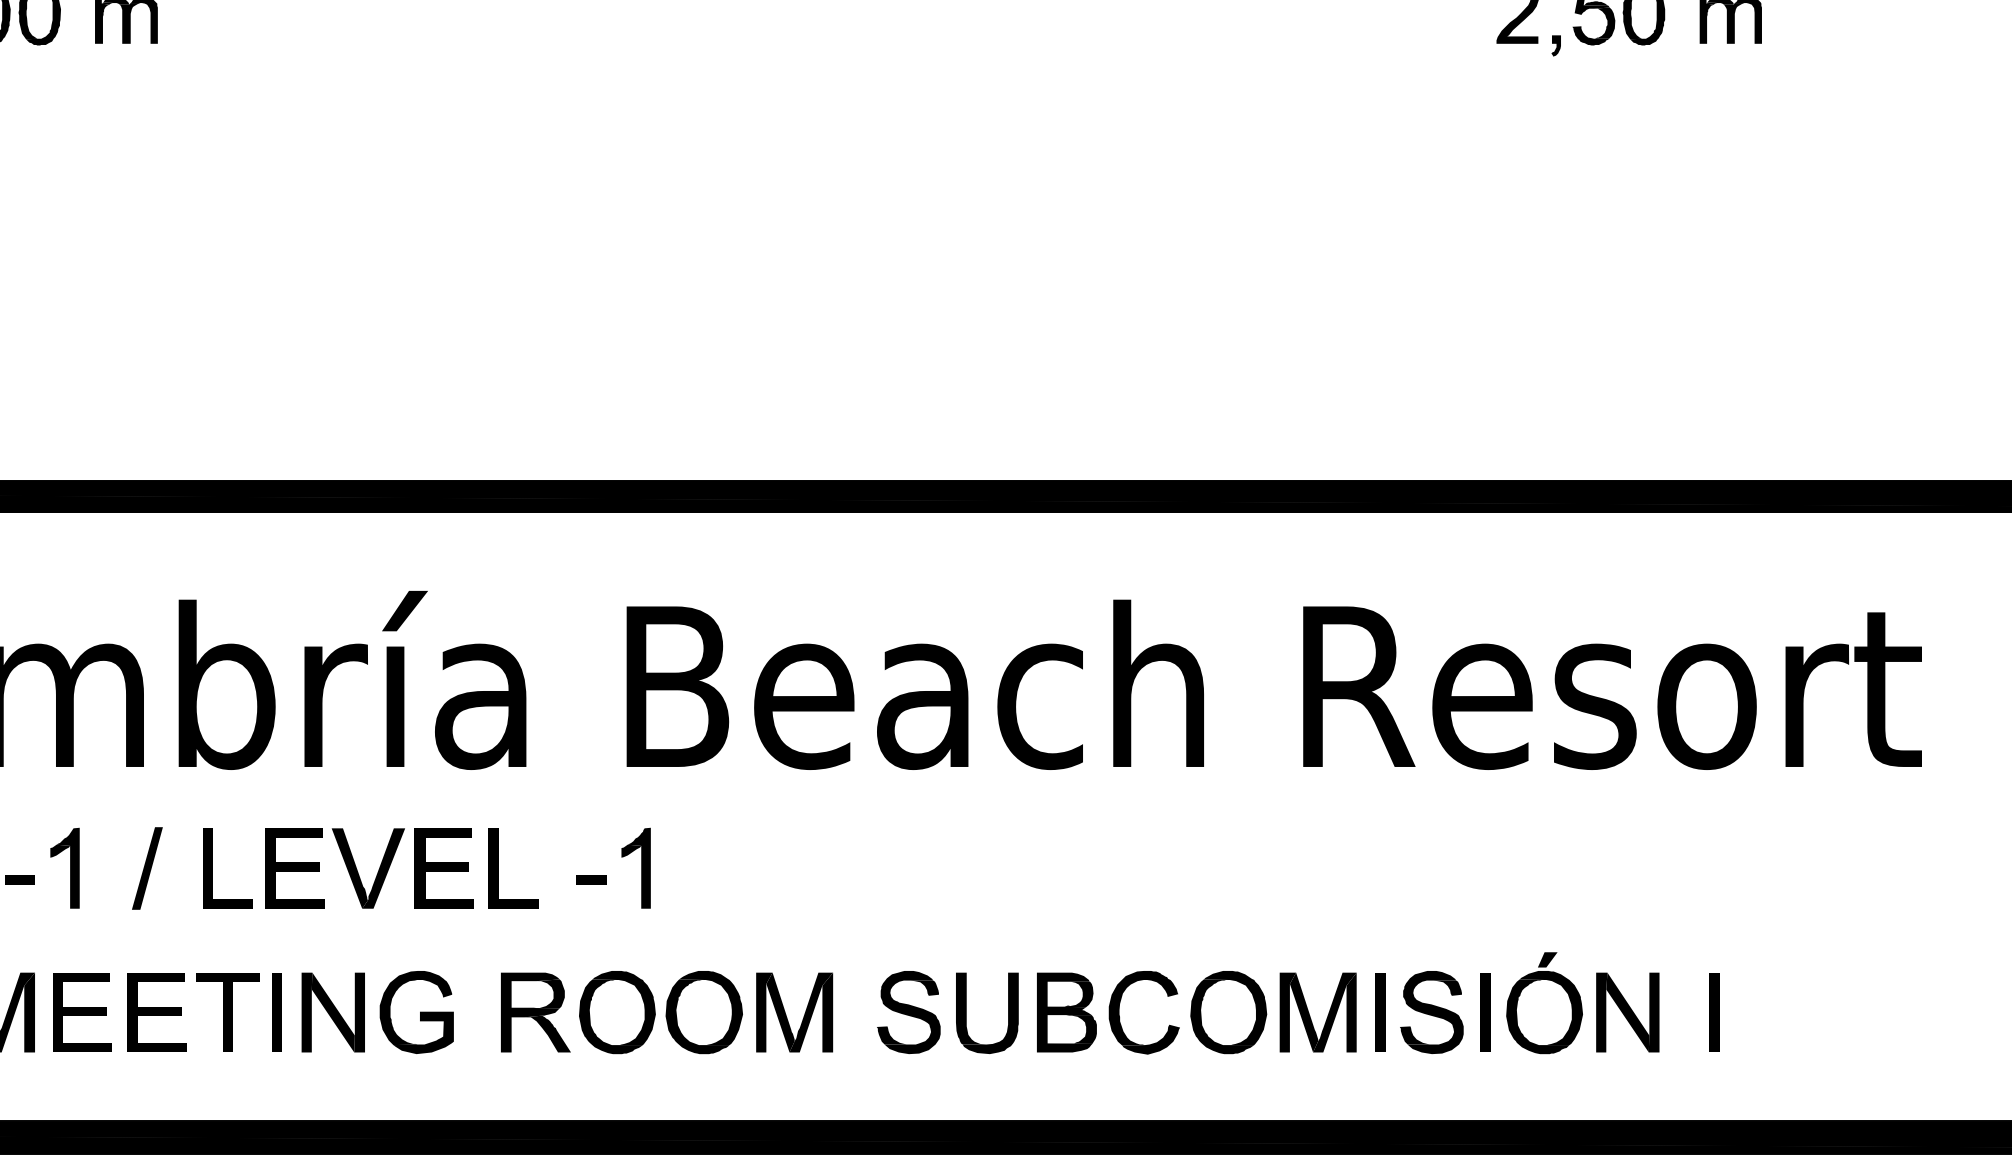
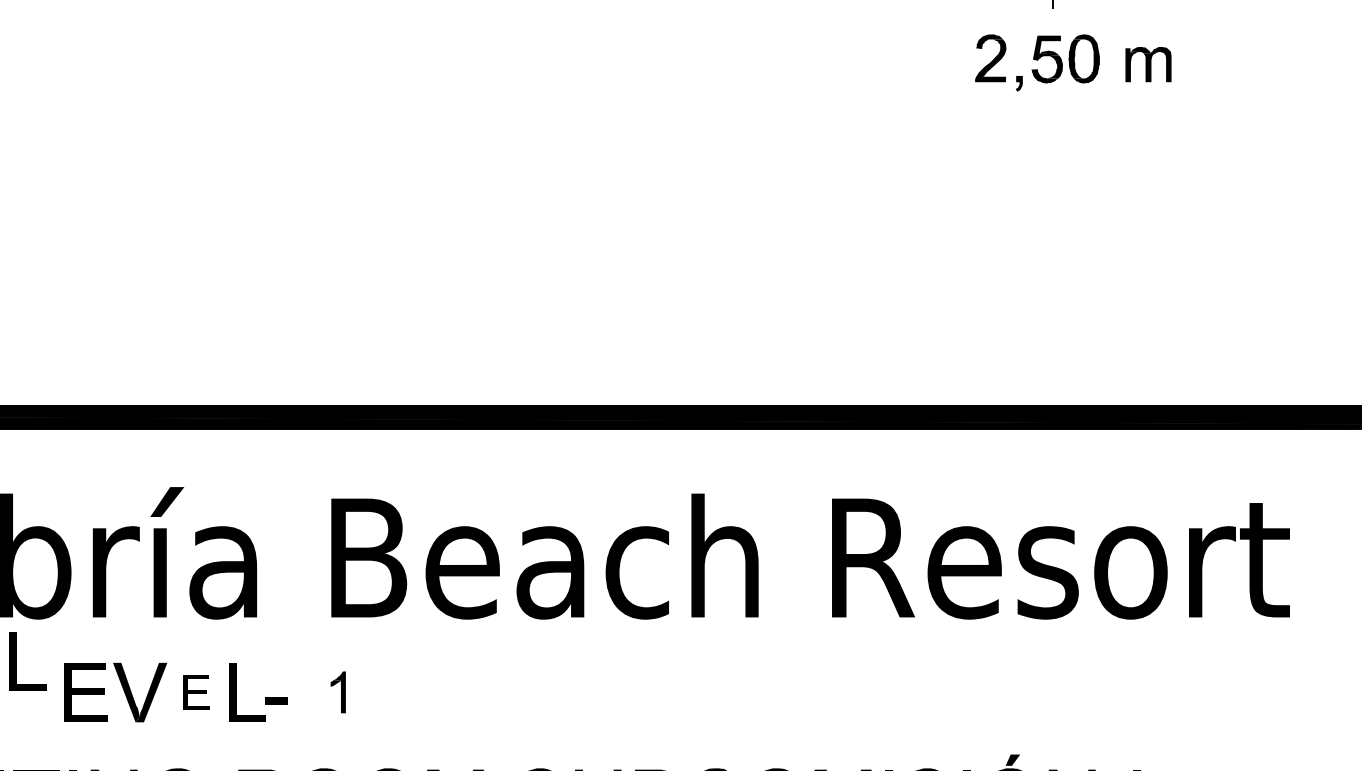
part: (635, 867) -> (337, 691), size x0.7
part: (212, 868) -> (16, 661), moved
part: (443, 868) -> (195, 692), size x0.6
part: (591, 879) -> (276, 700), moved

